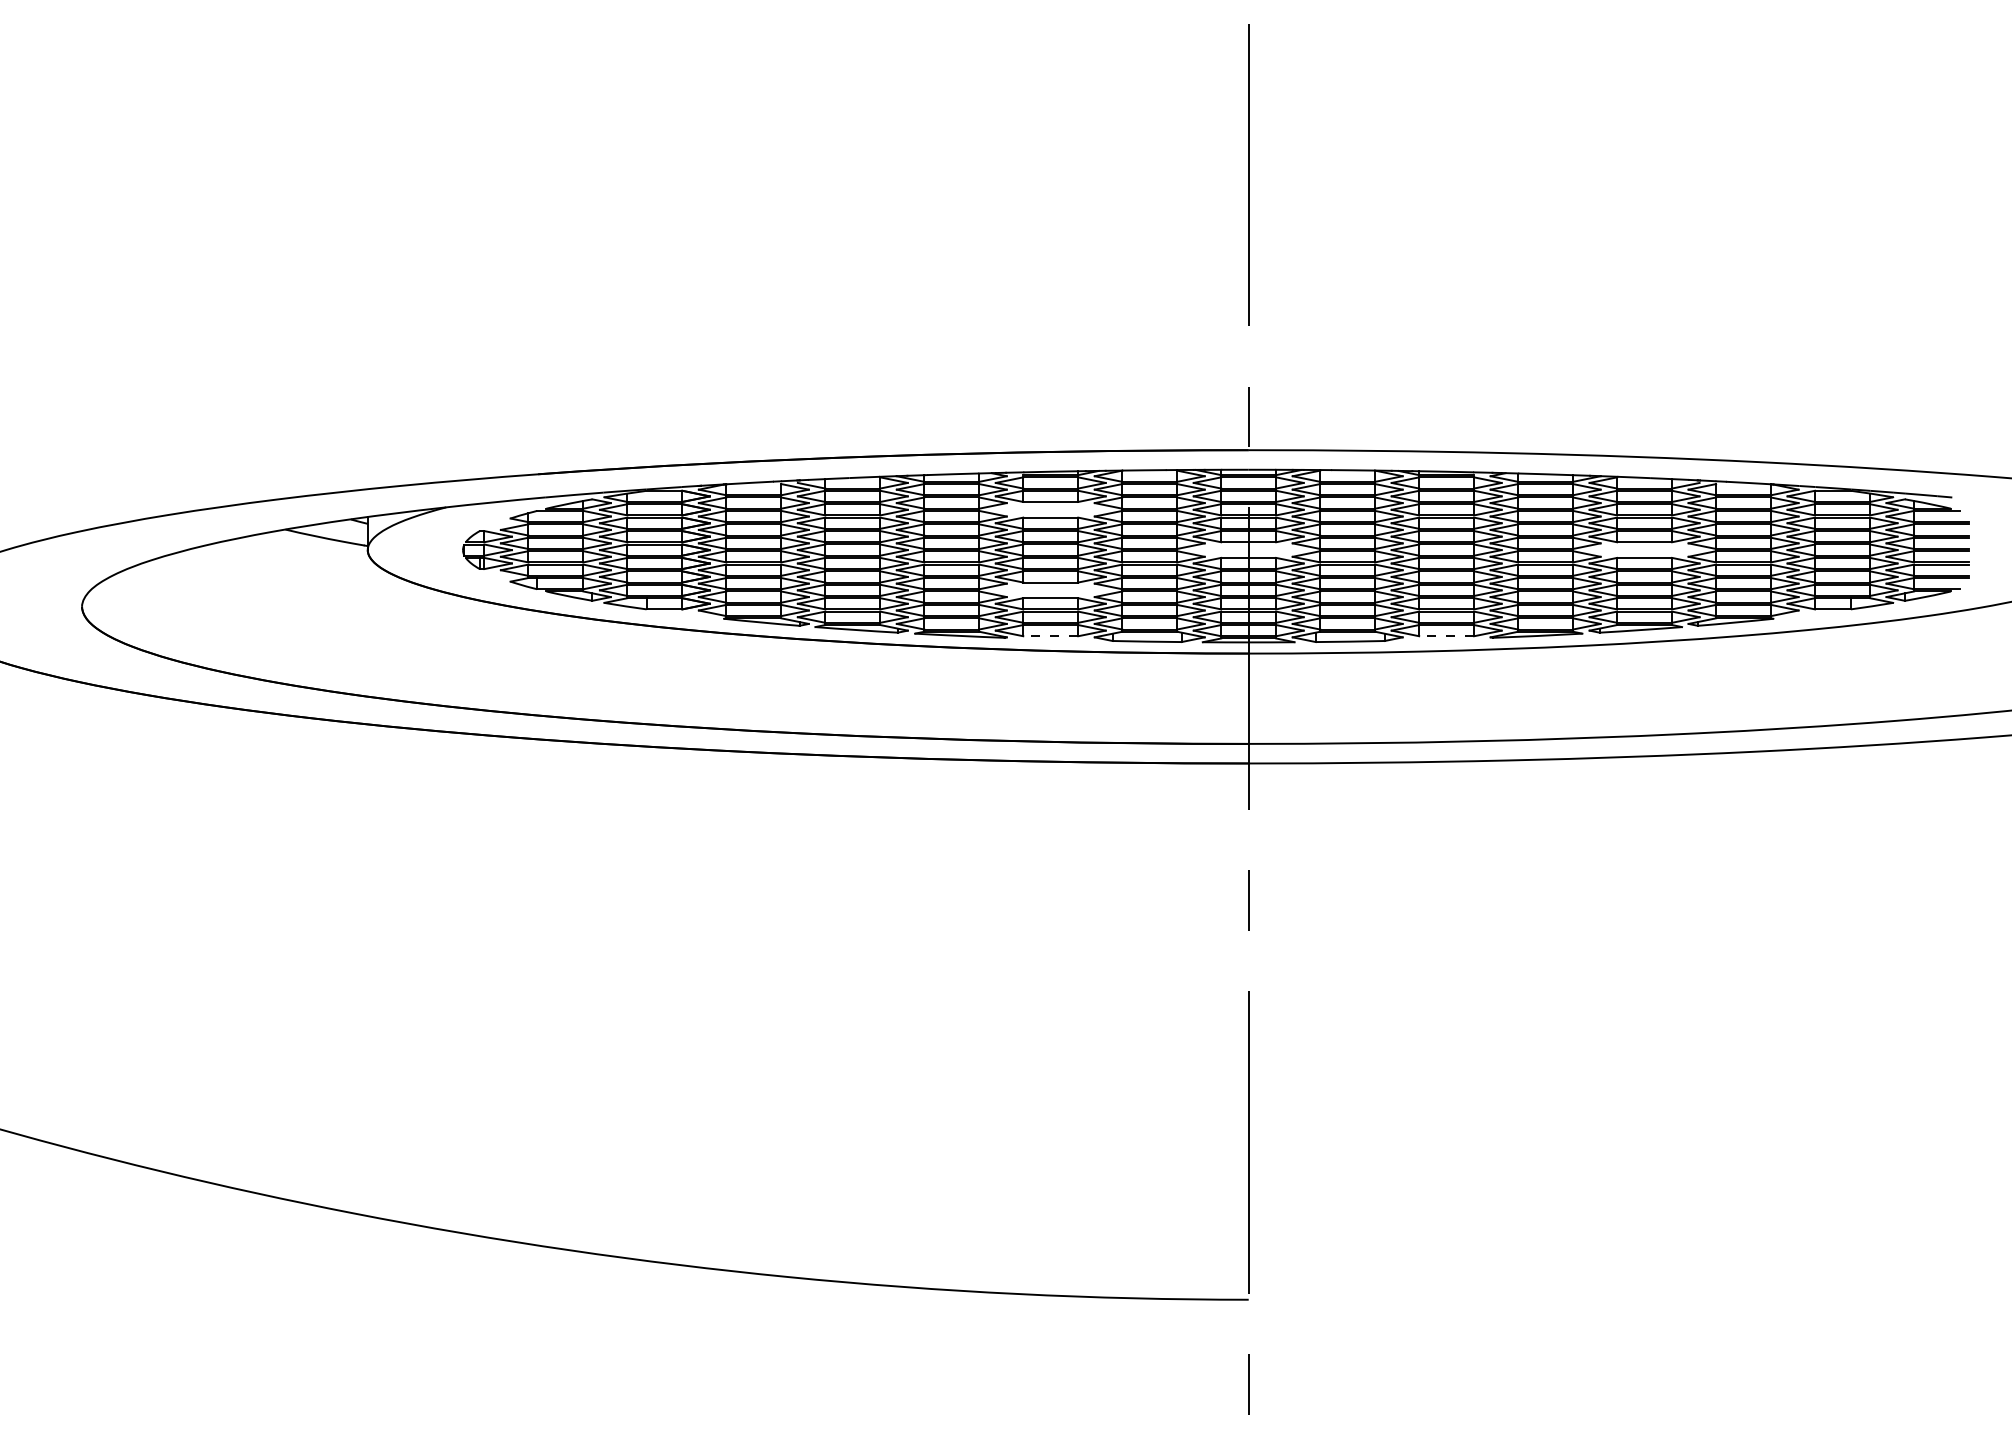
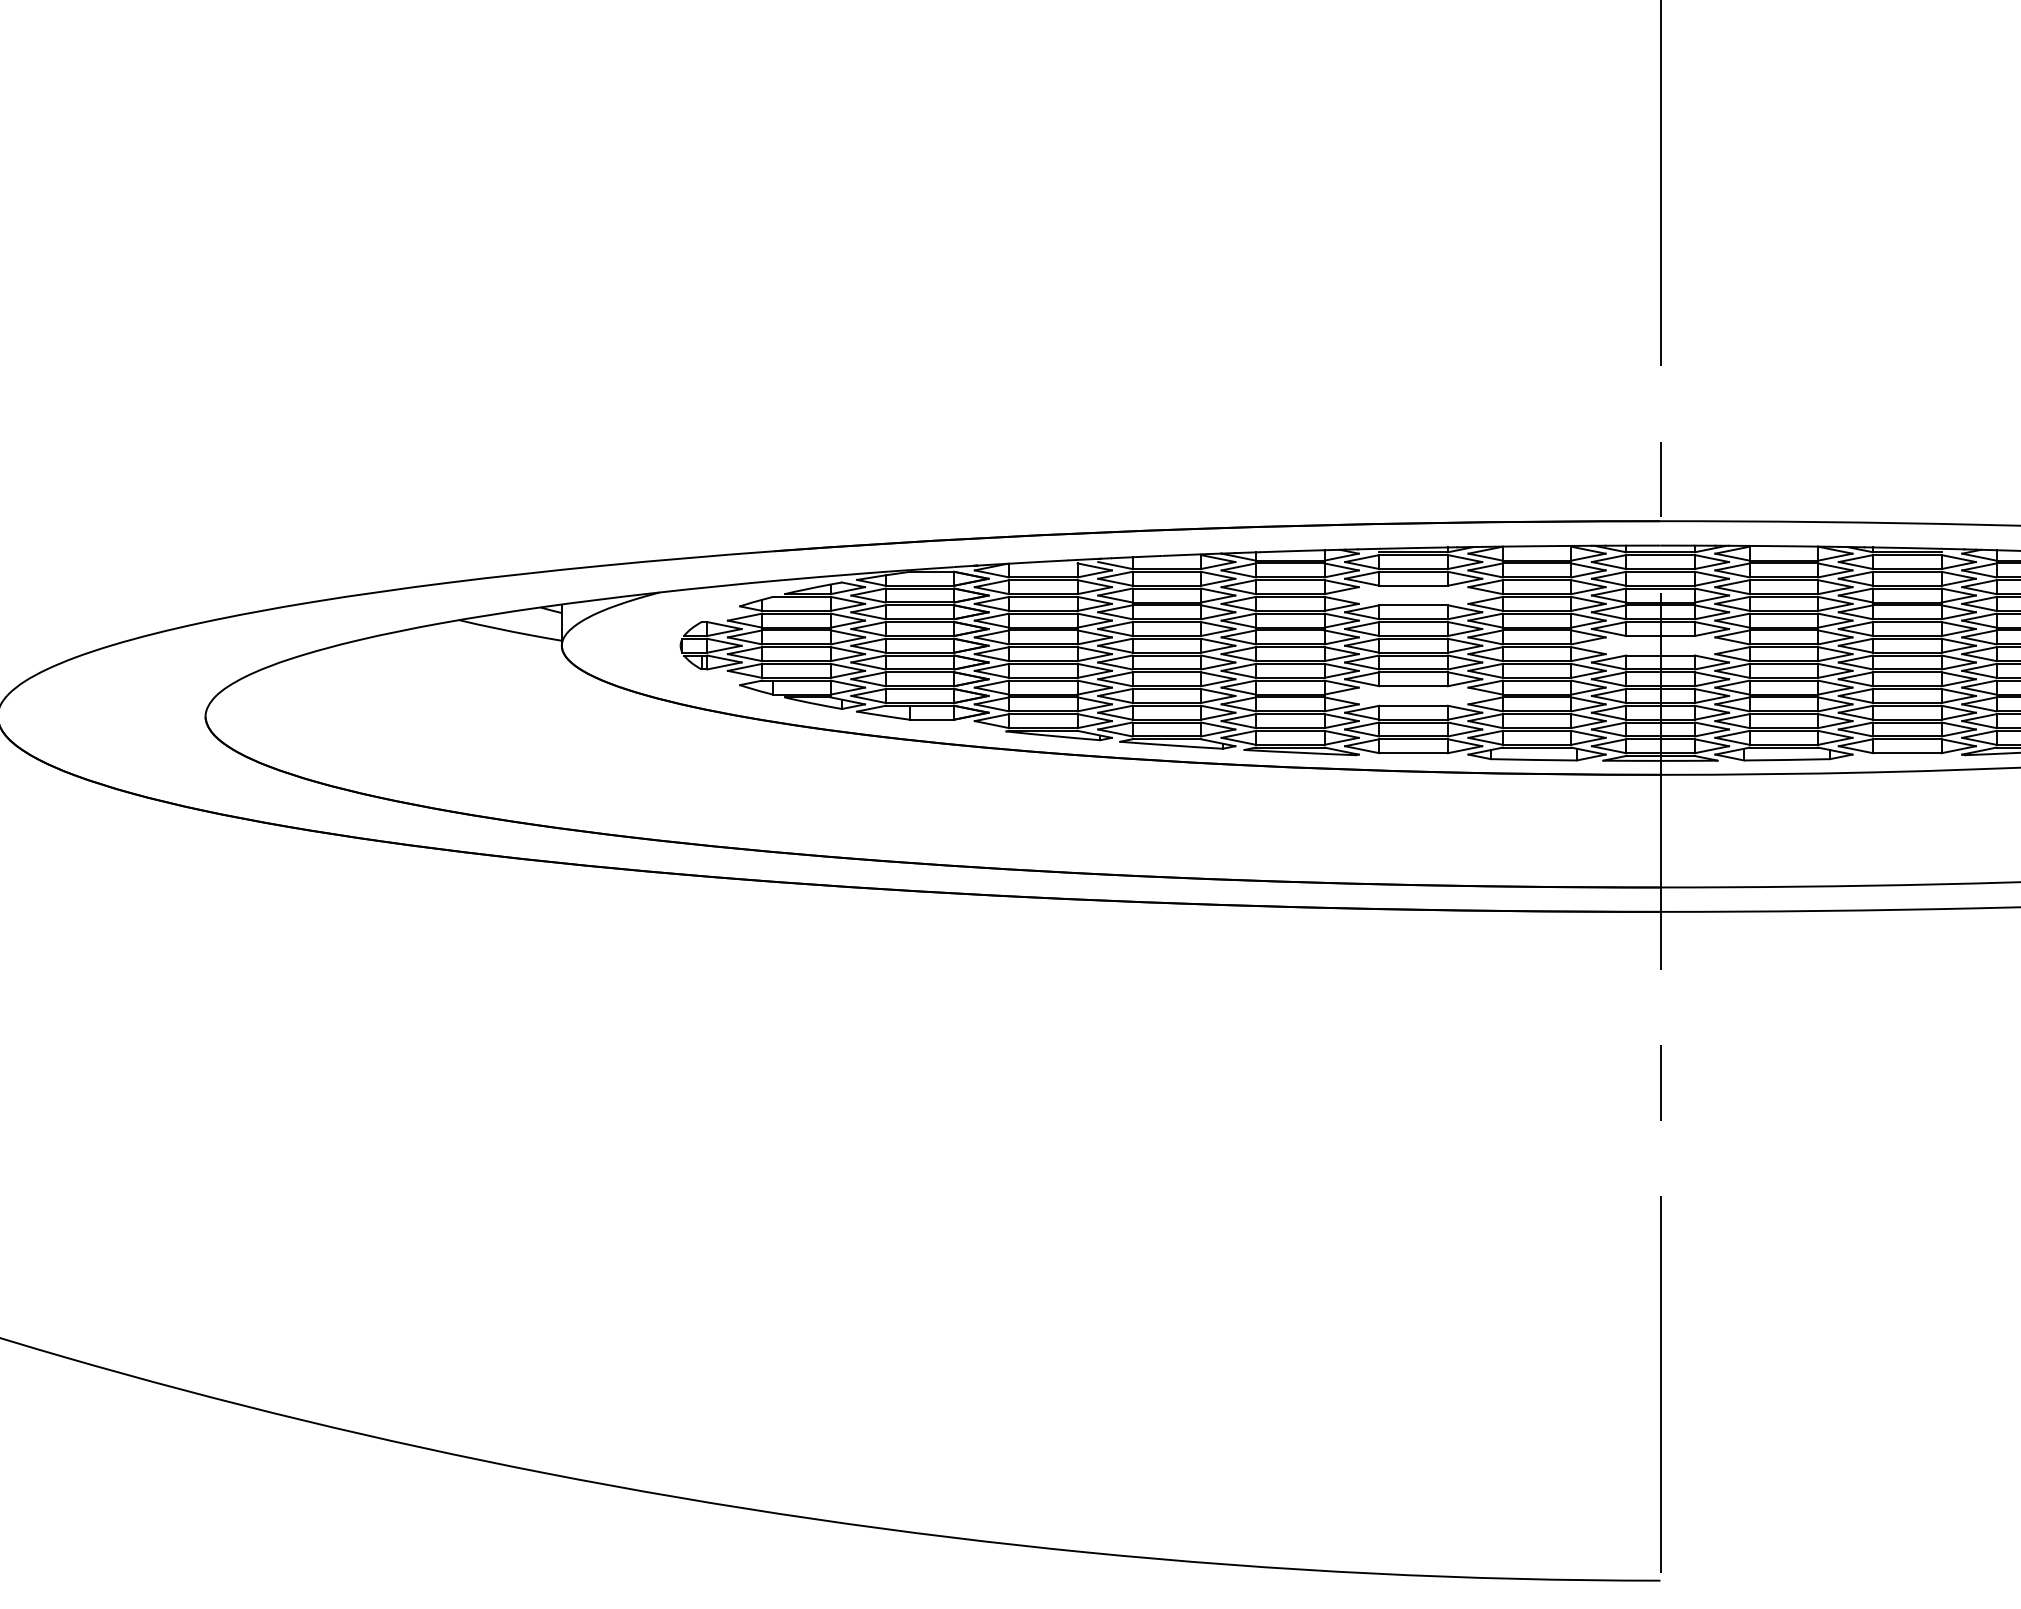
line: (1050, 636) -> (1413, 753), dashed -> solid
line: (1446, 636) -> (1907, 753), dashed -> solid

